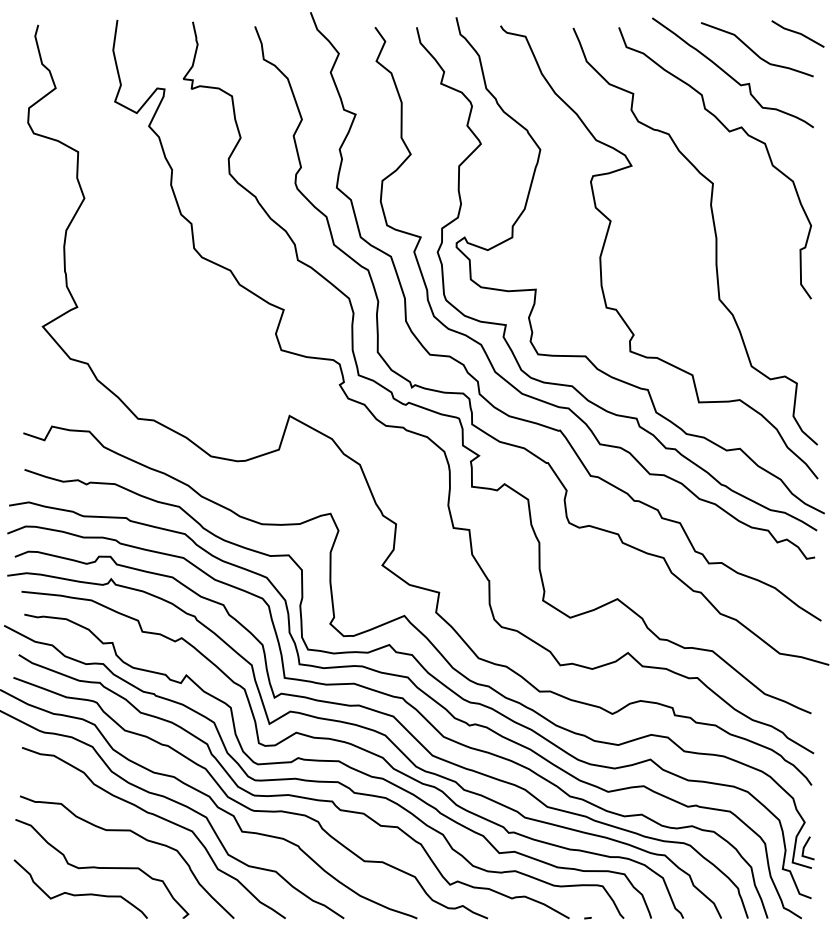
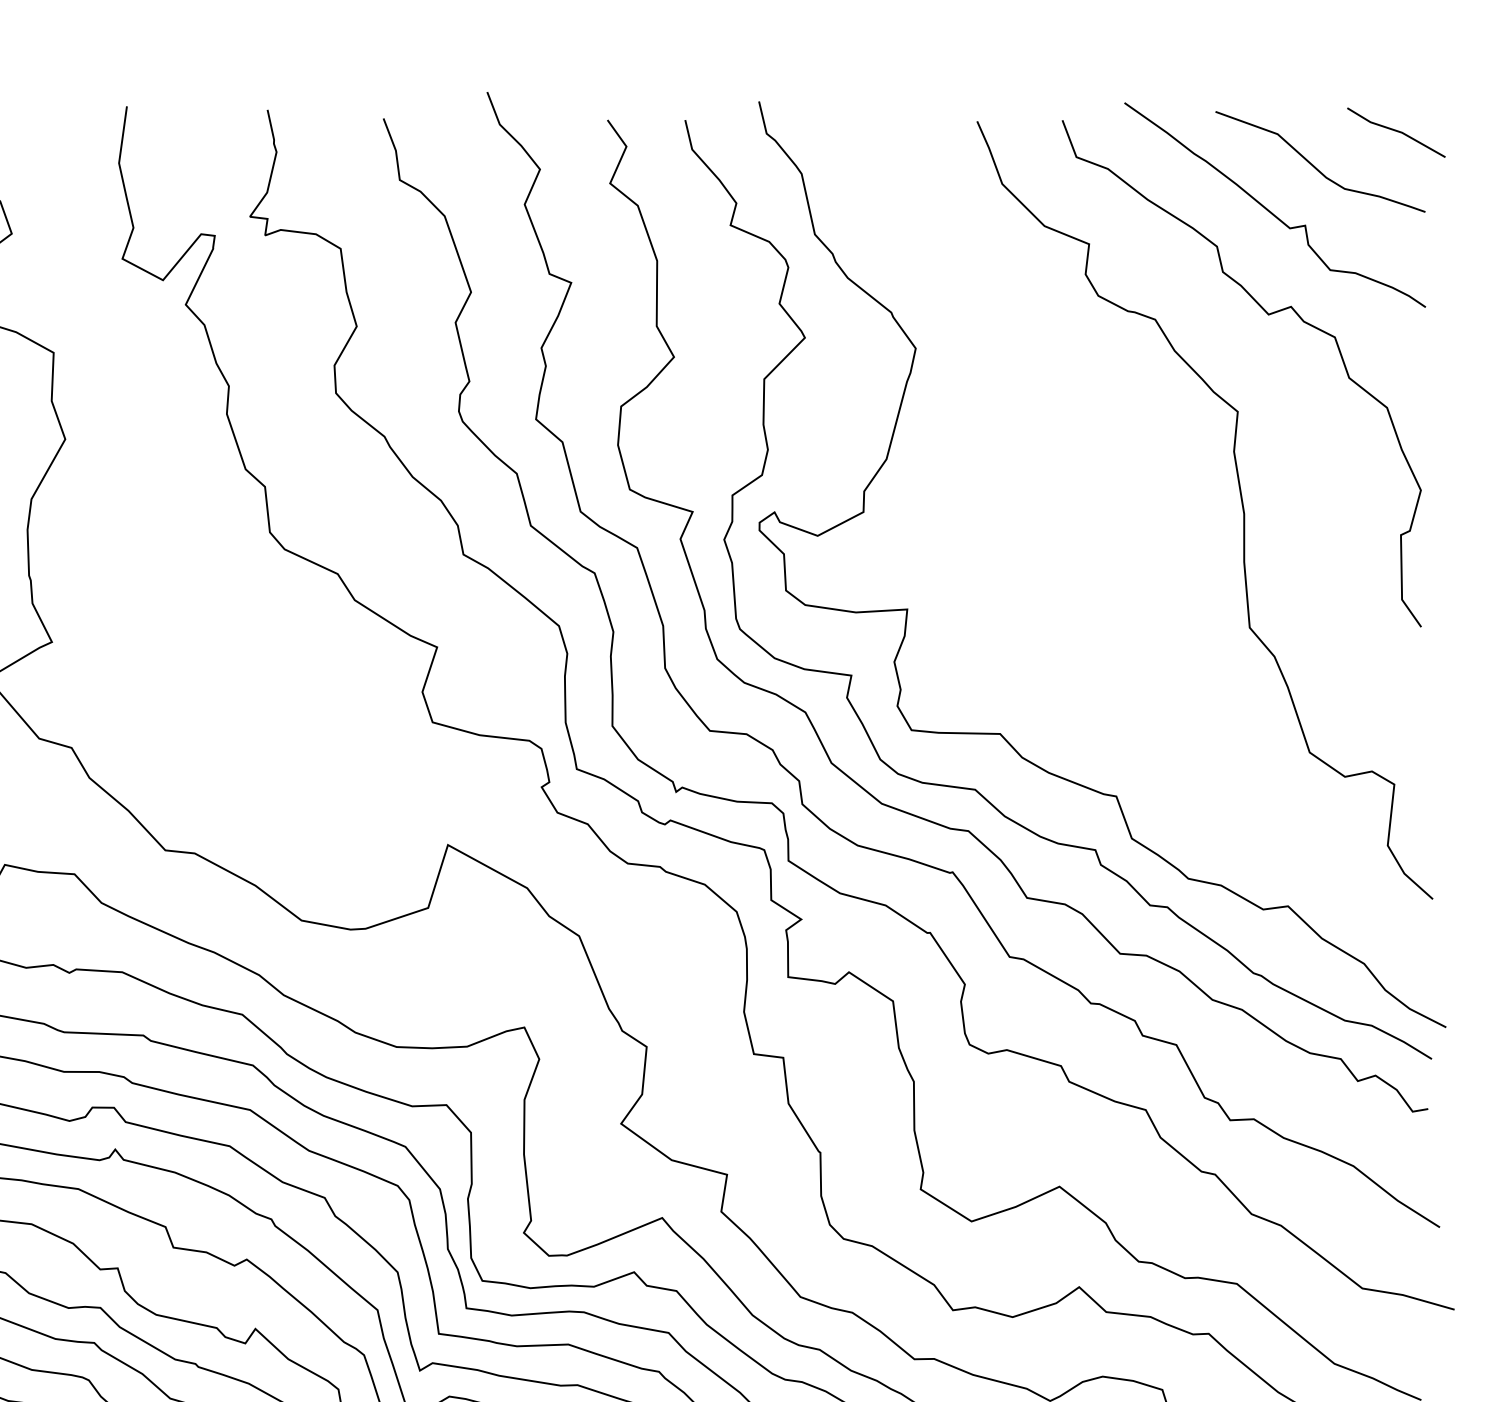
curve: (606, 240) -> (1039, 517), removed

